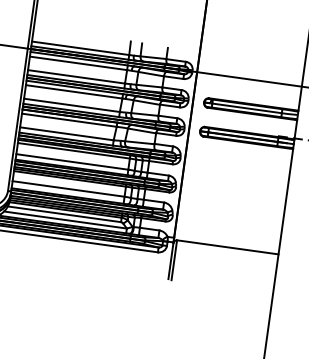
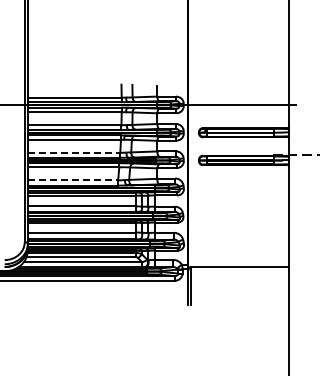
line: (72, 105) -> (74, 152), solid -> dashed
line: (67, 133) -> (73, 180), solid -> dashed

